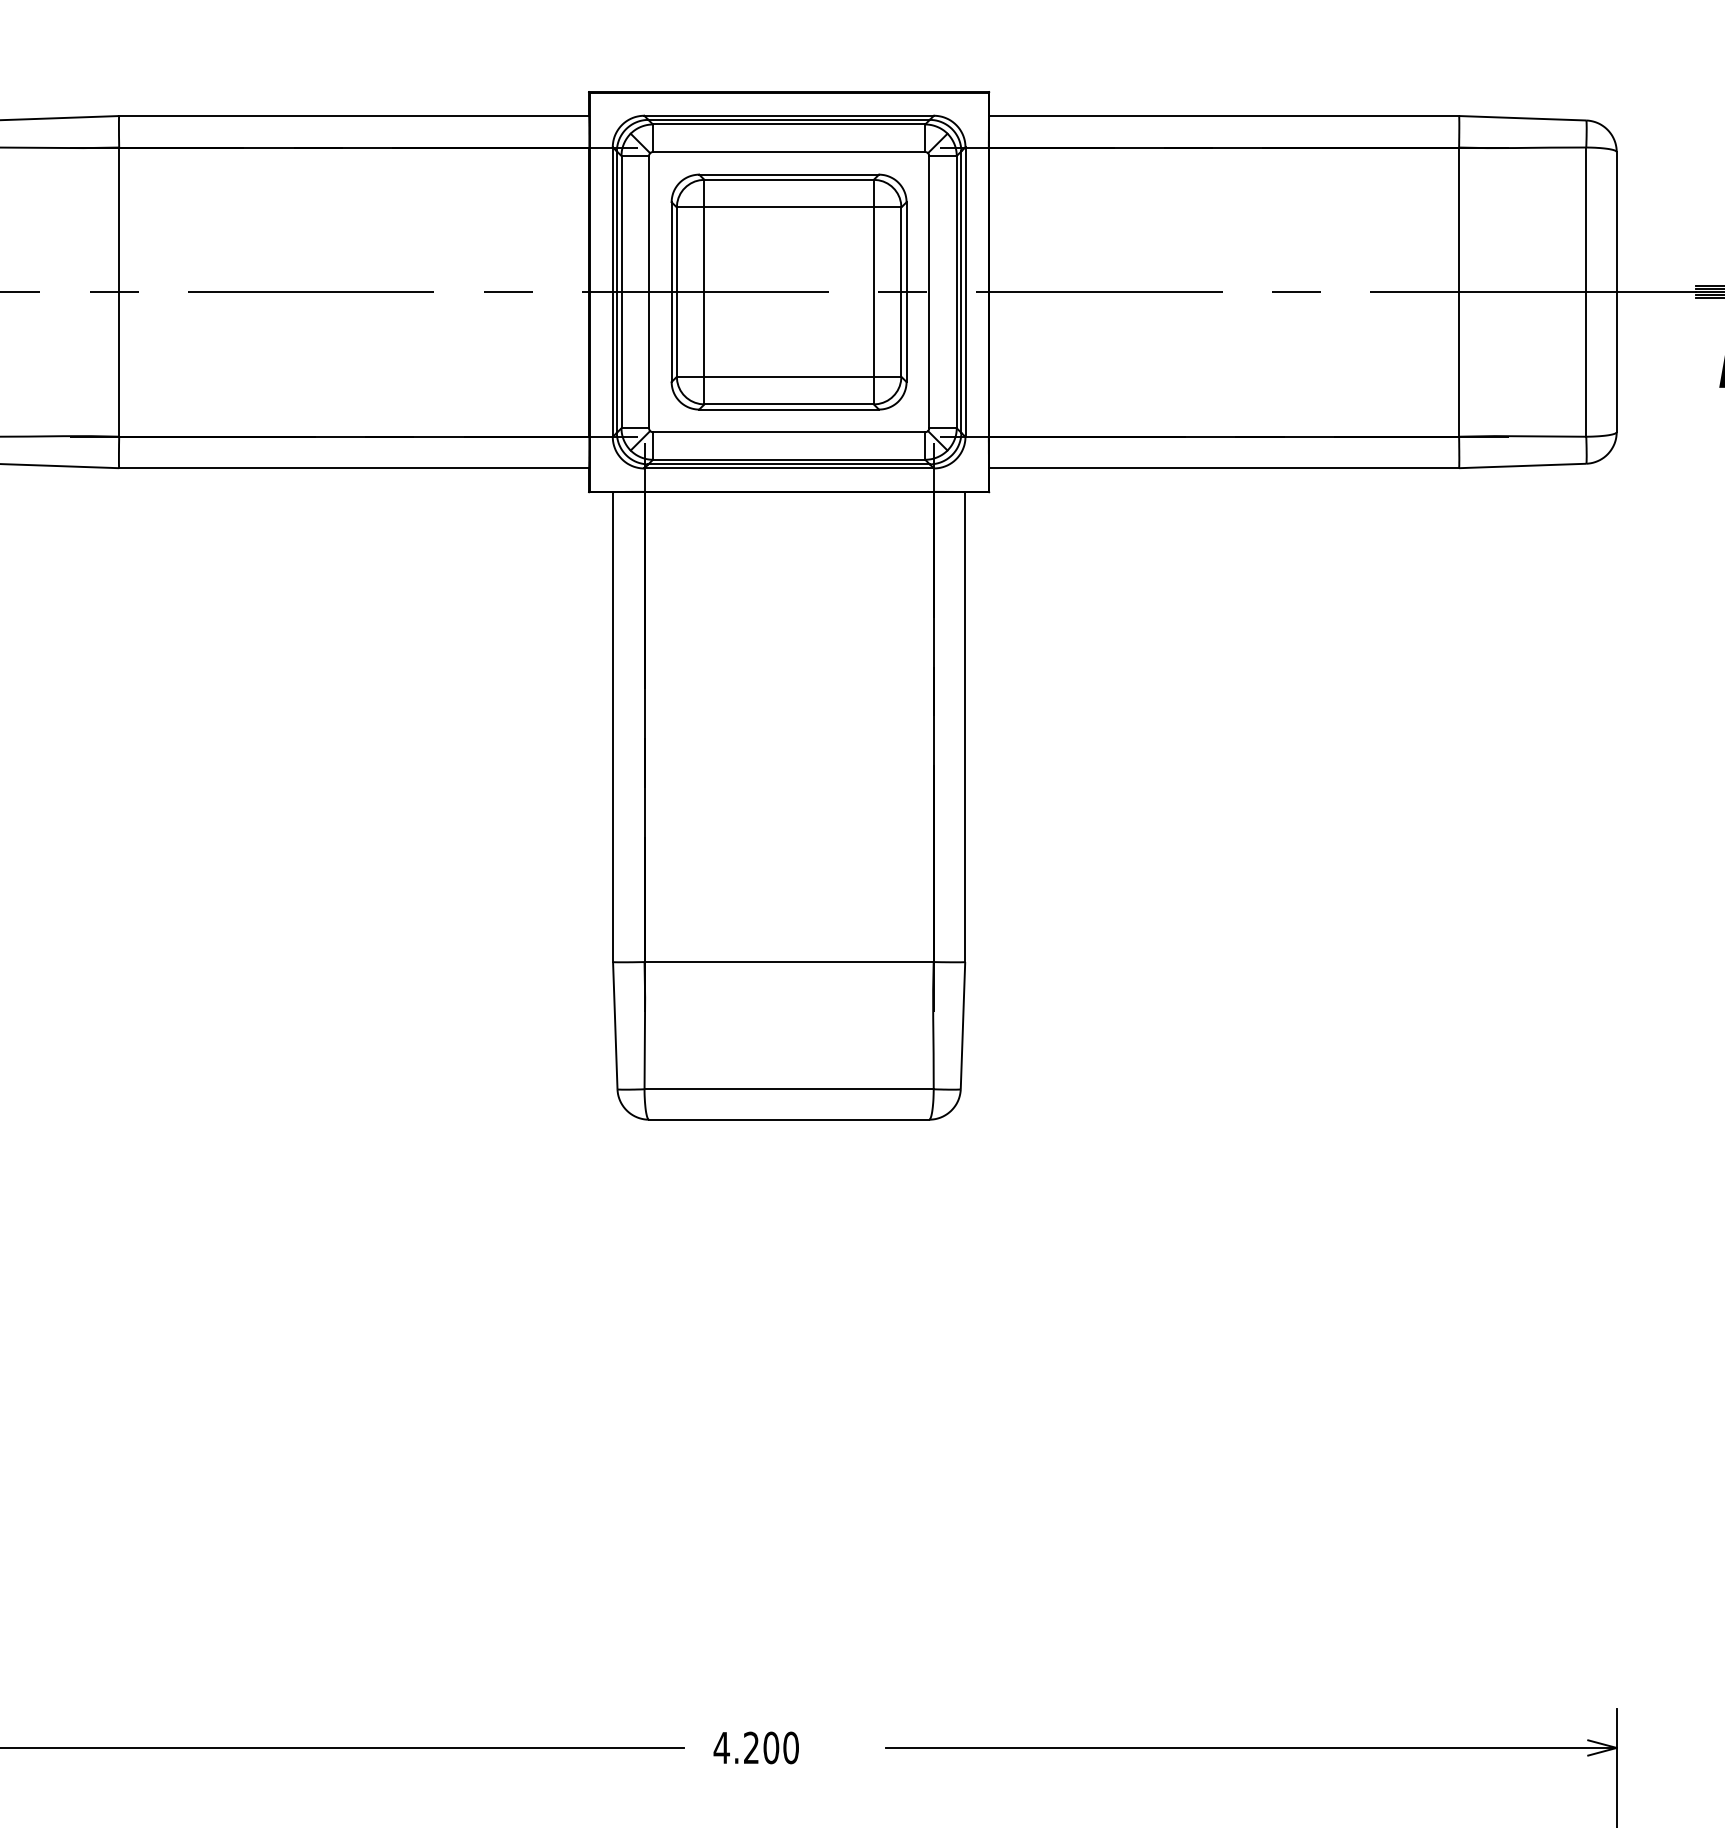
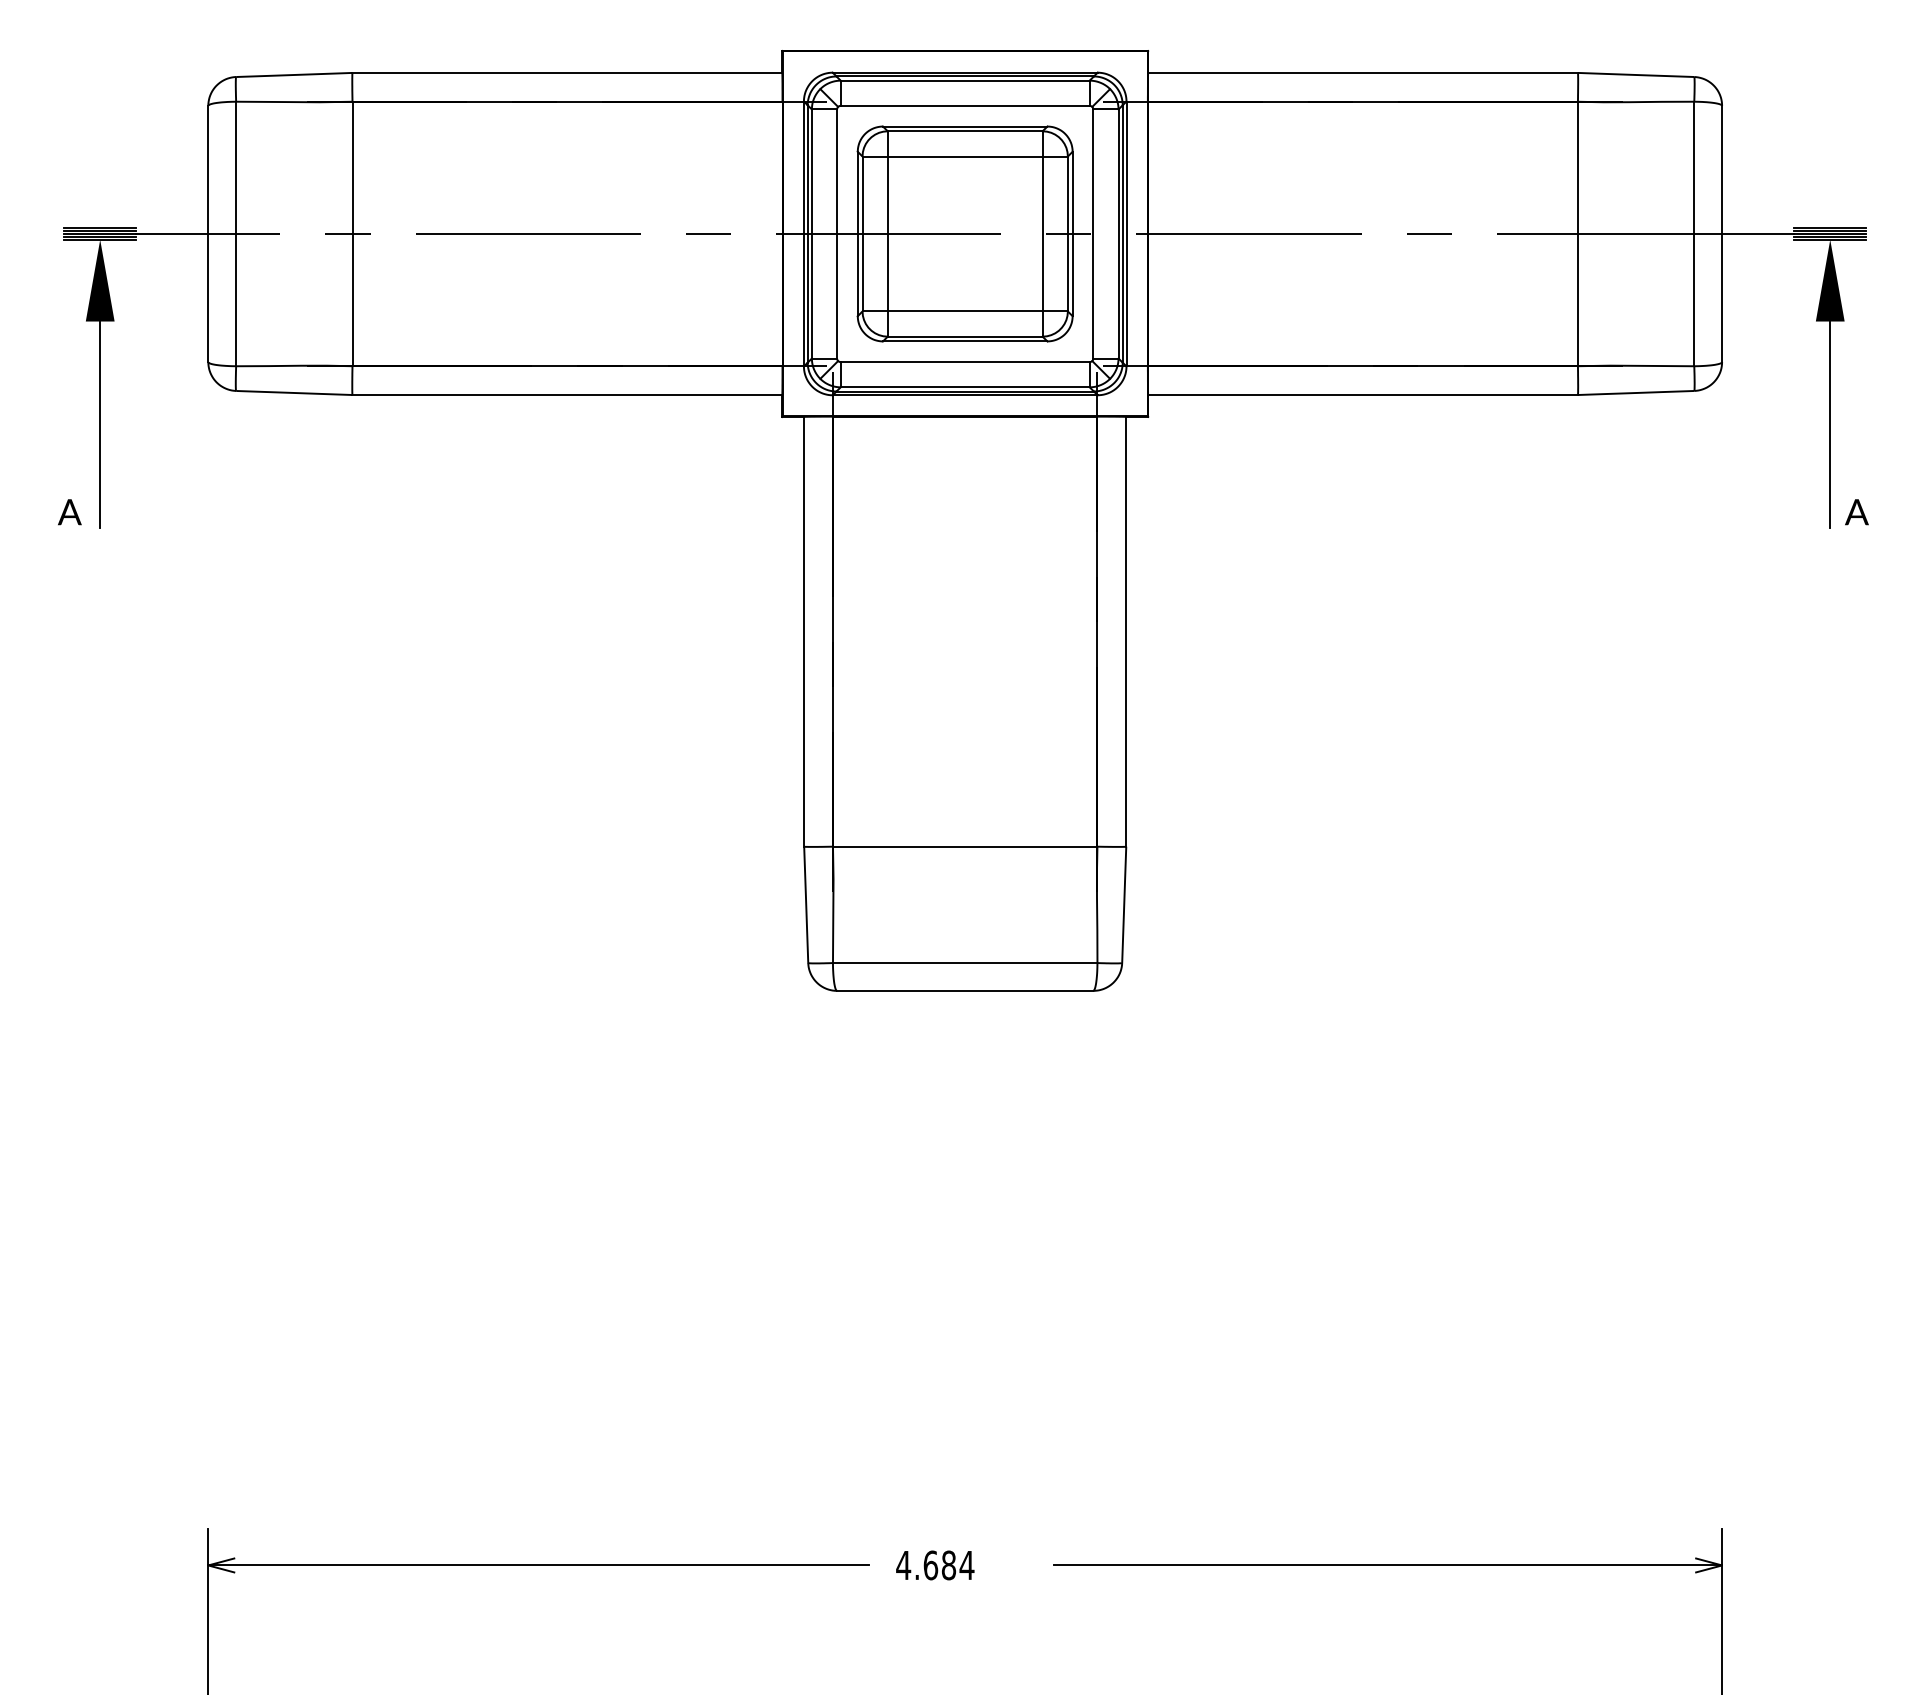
text: (770, 1748) -> (948, 1565), 4.200 -> 4.684

